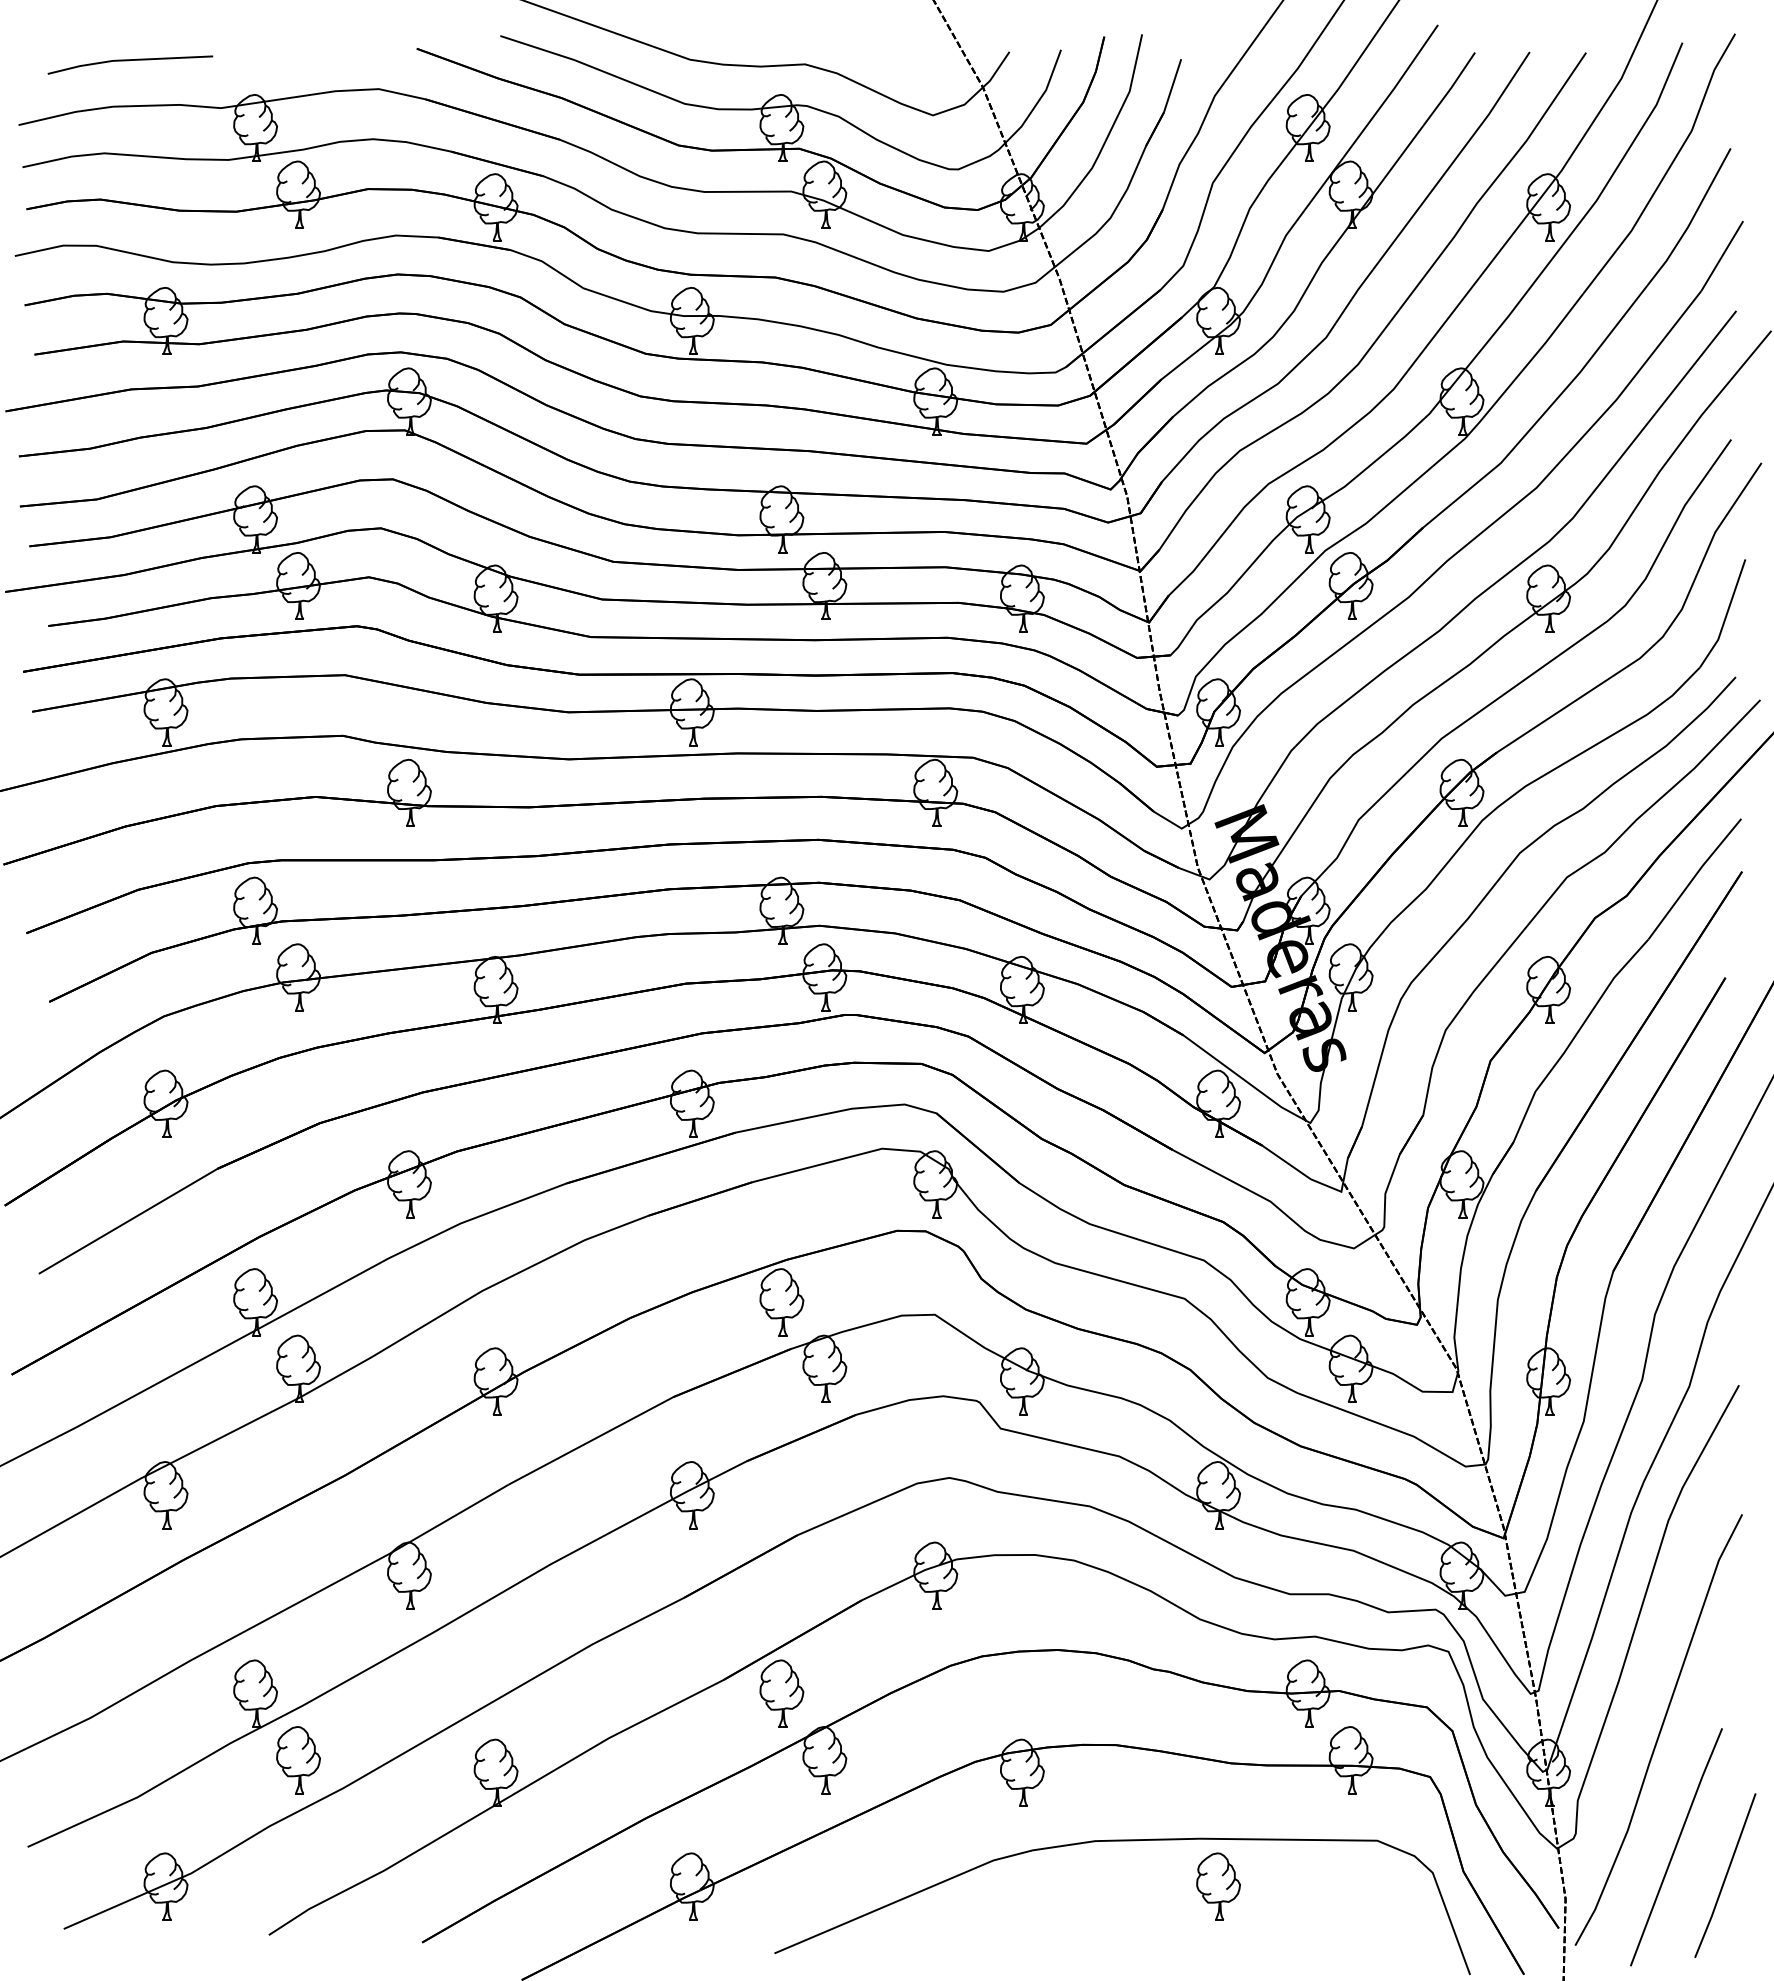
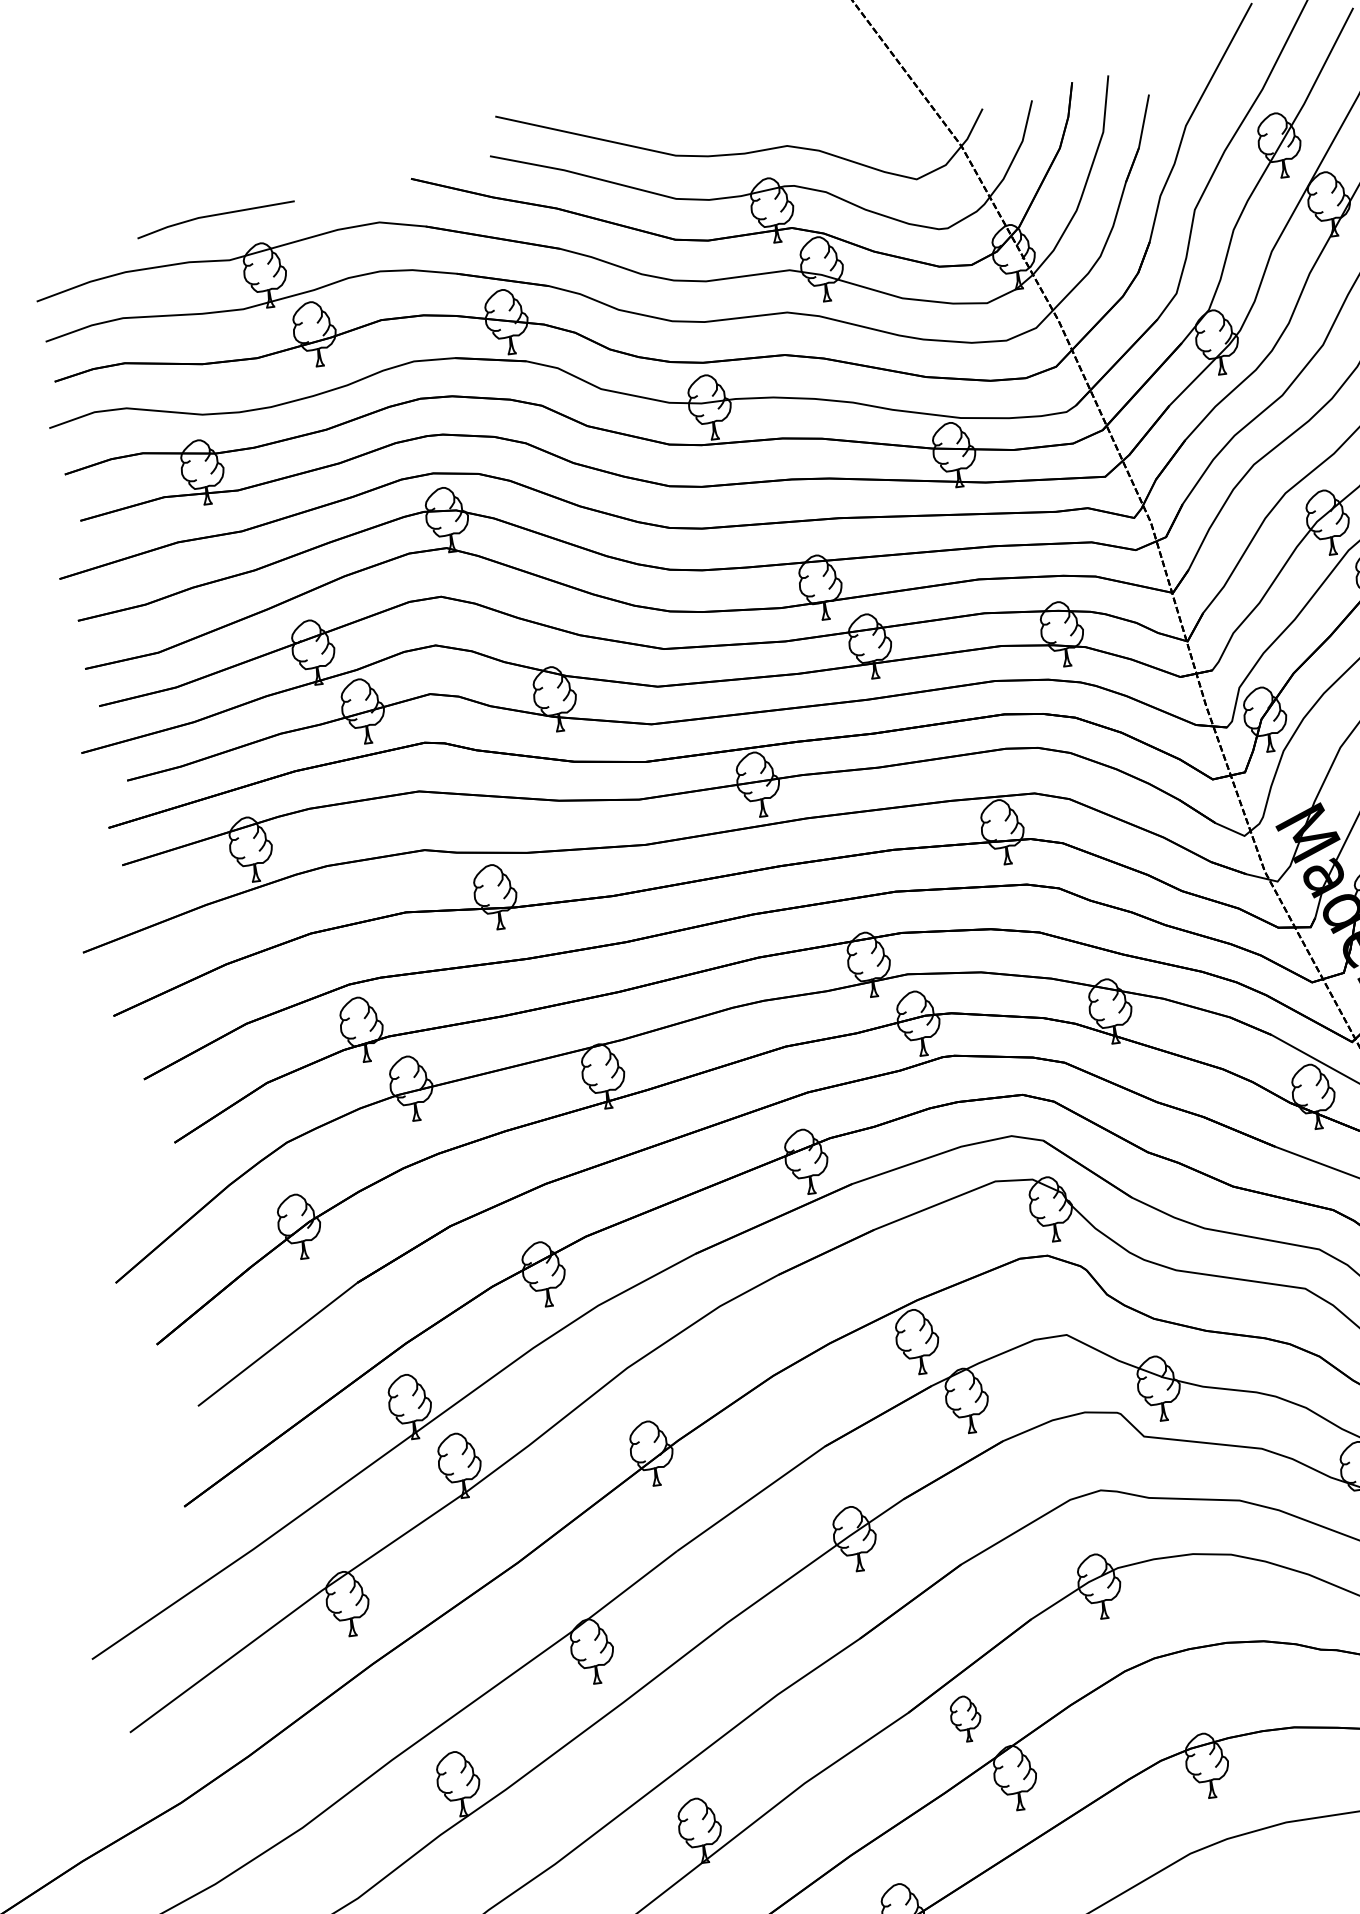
line: (128, 61) -> (213, 216), moved
part: (781, 1693) -> (965, 1718), size x0.7
part: (298, 1760) -> (508, 1843), removed

